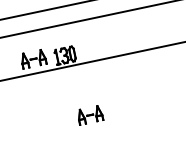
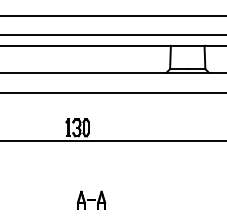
part: (33, 58) -> (41, 123), removed

